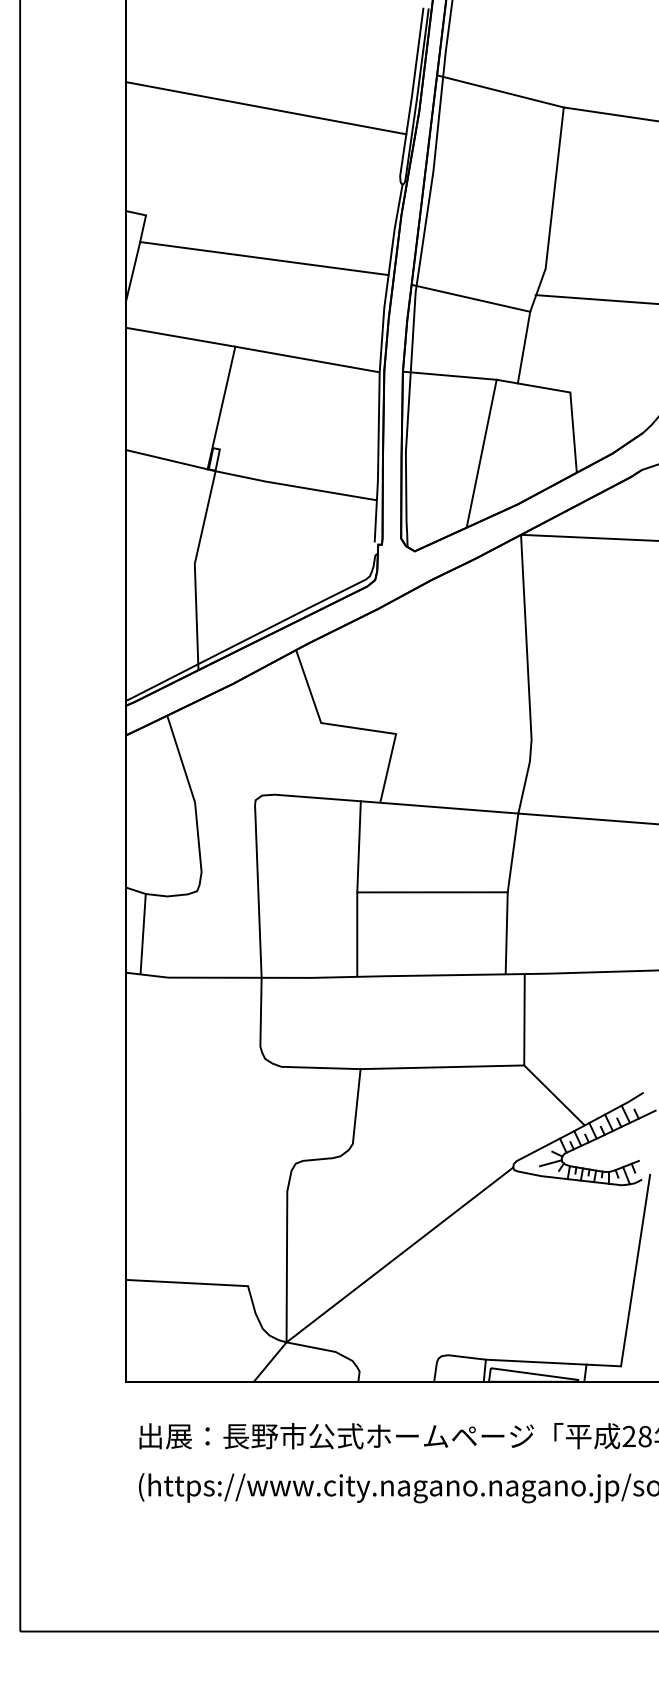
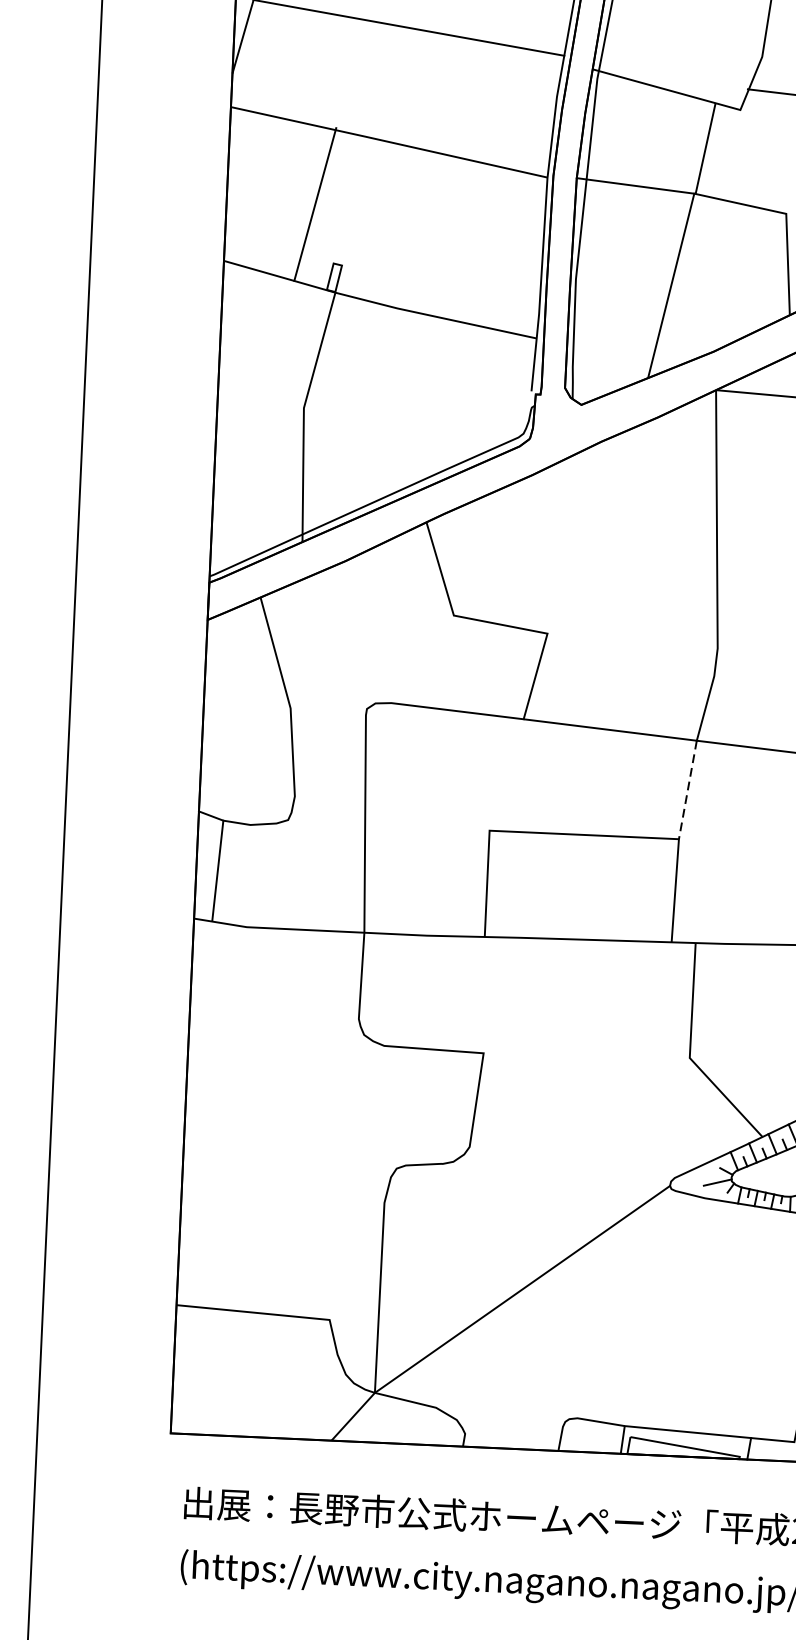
line: (523, 347) -> (704, 148), moved
line: (221, 407) -> (315, 203), moved
line: (358, 846) -> (493, 773), removed
line: (513, 852) -> (688, 789), solid -> dashed
line: (442, 1067) -> (586, 1055), removed

